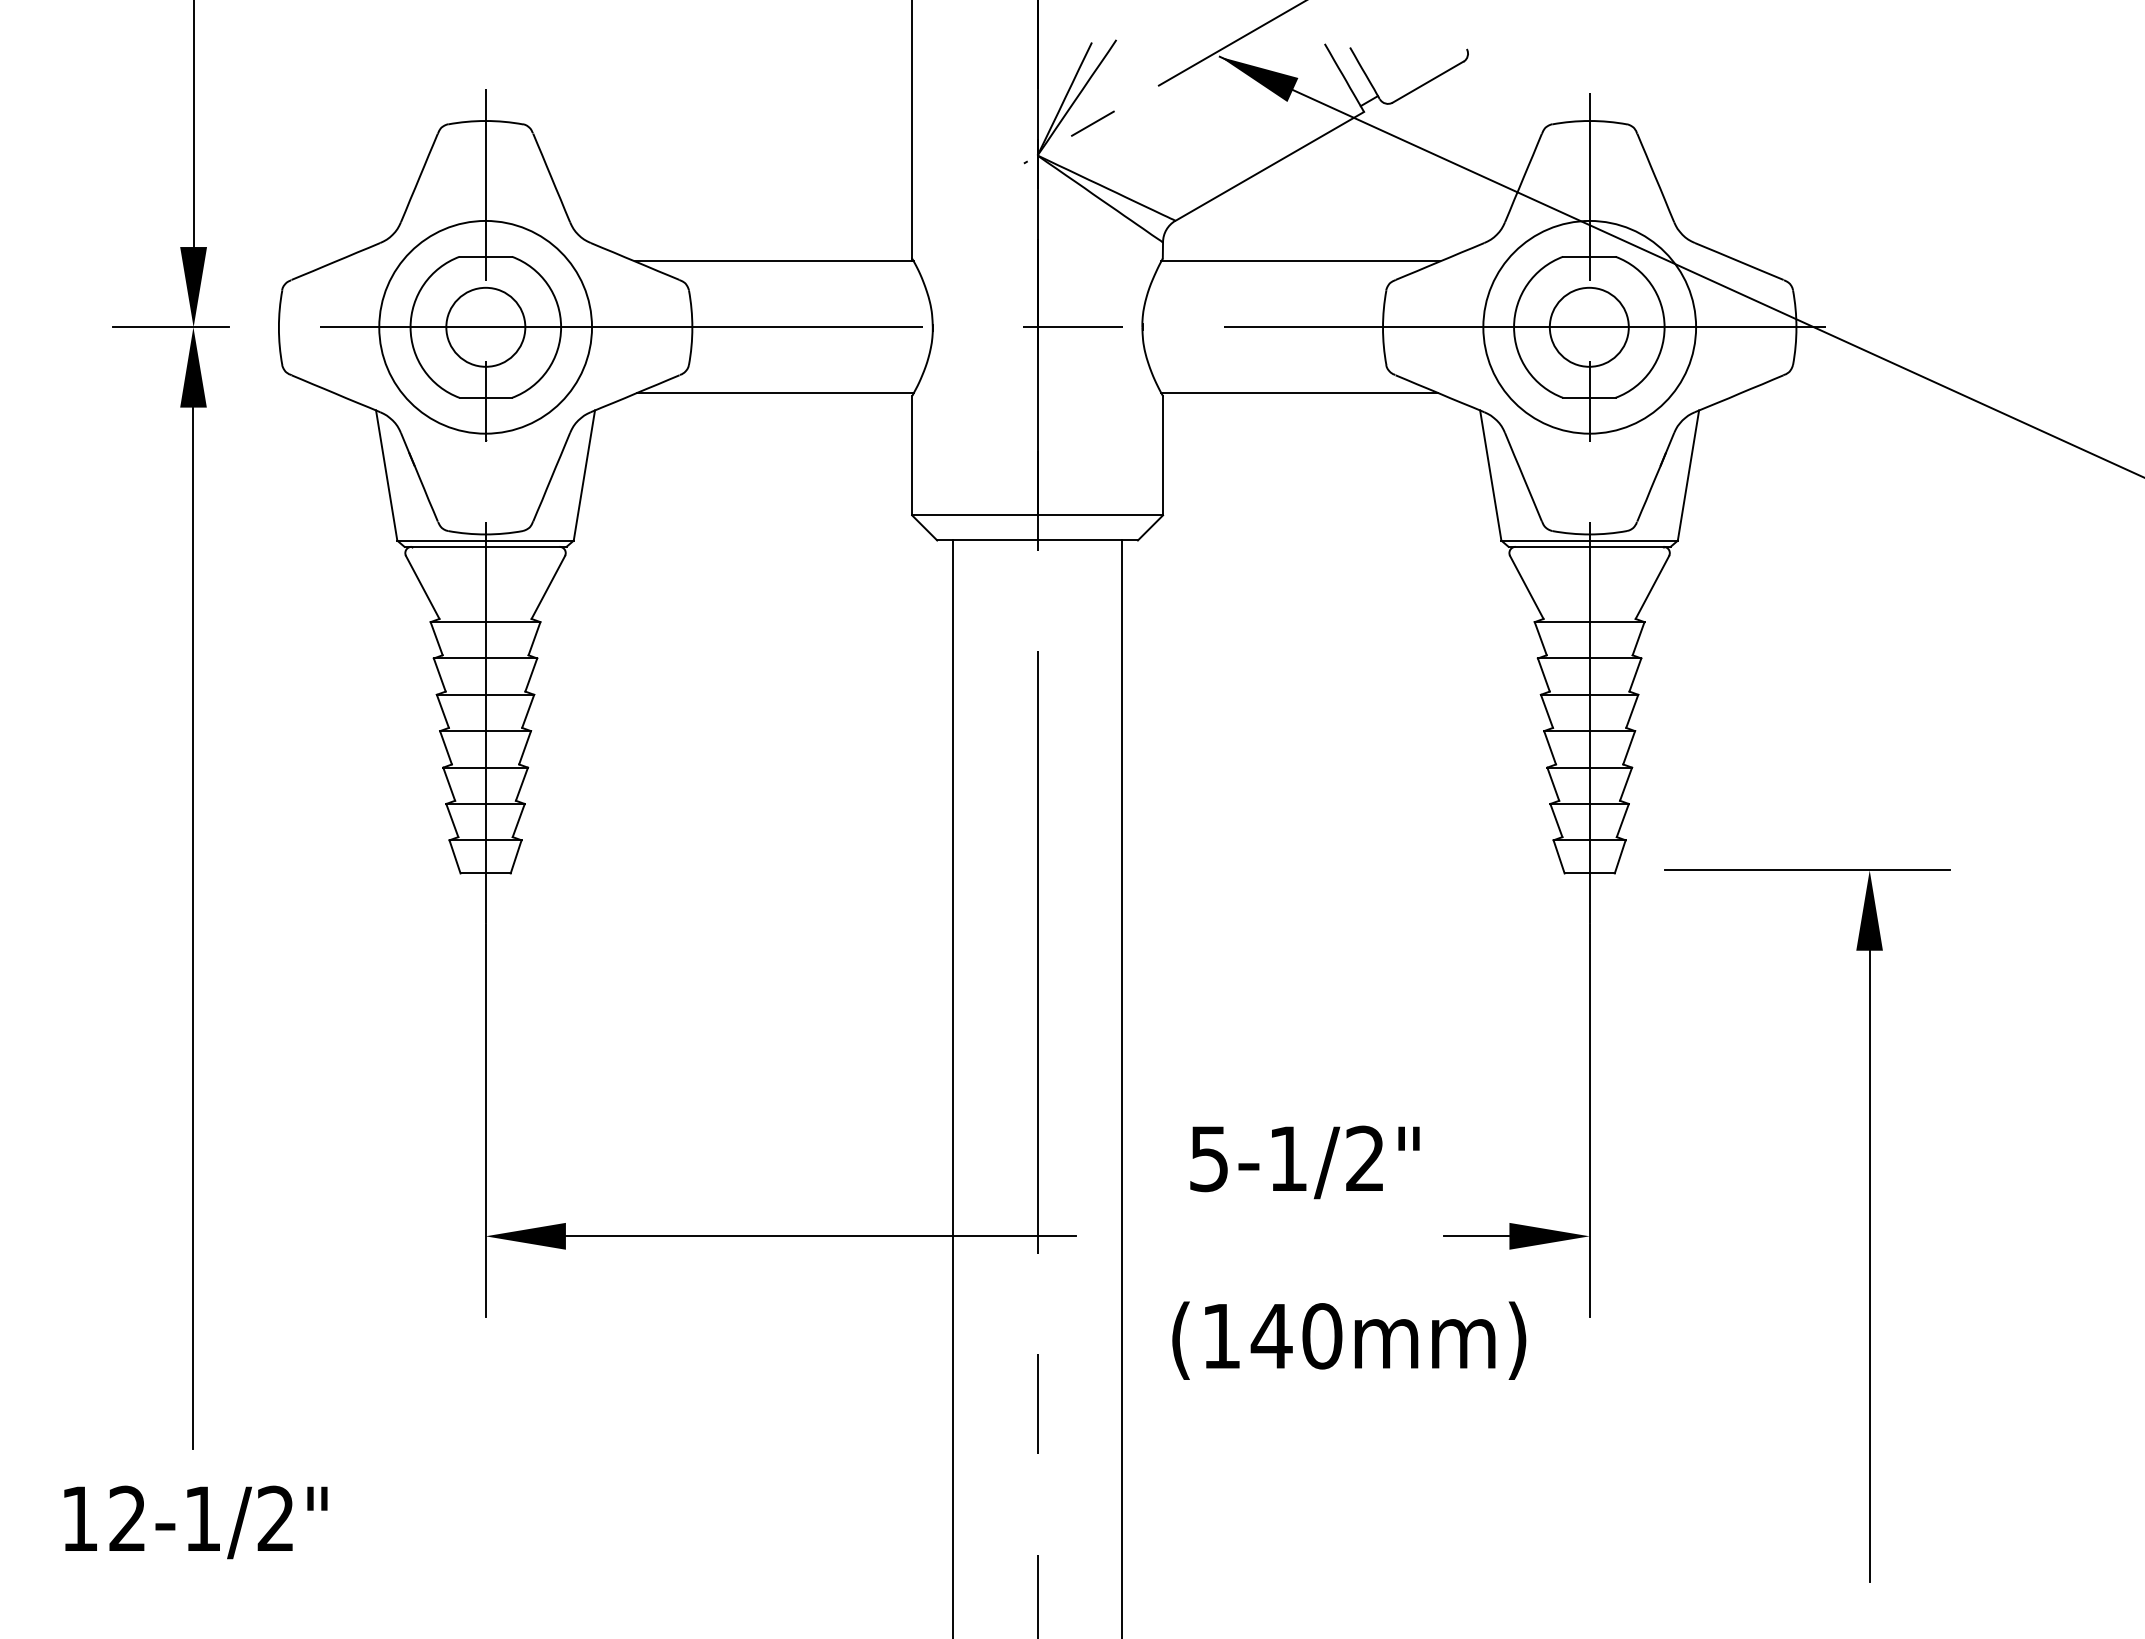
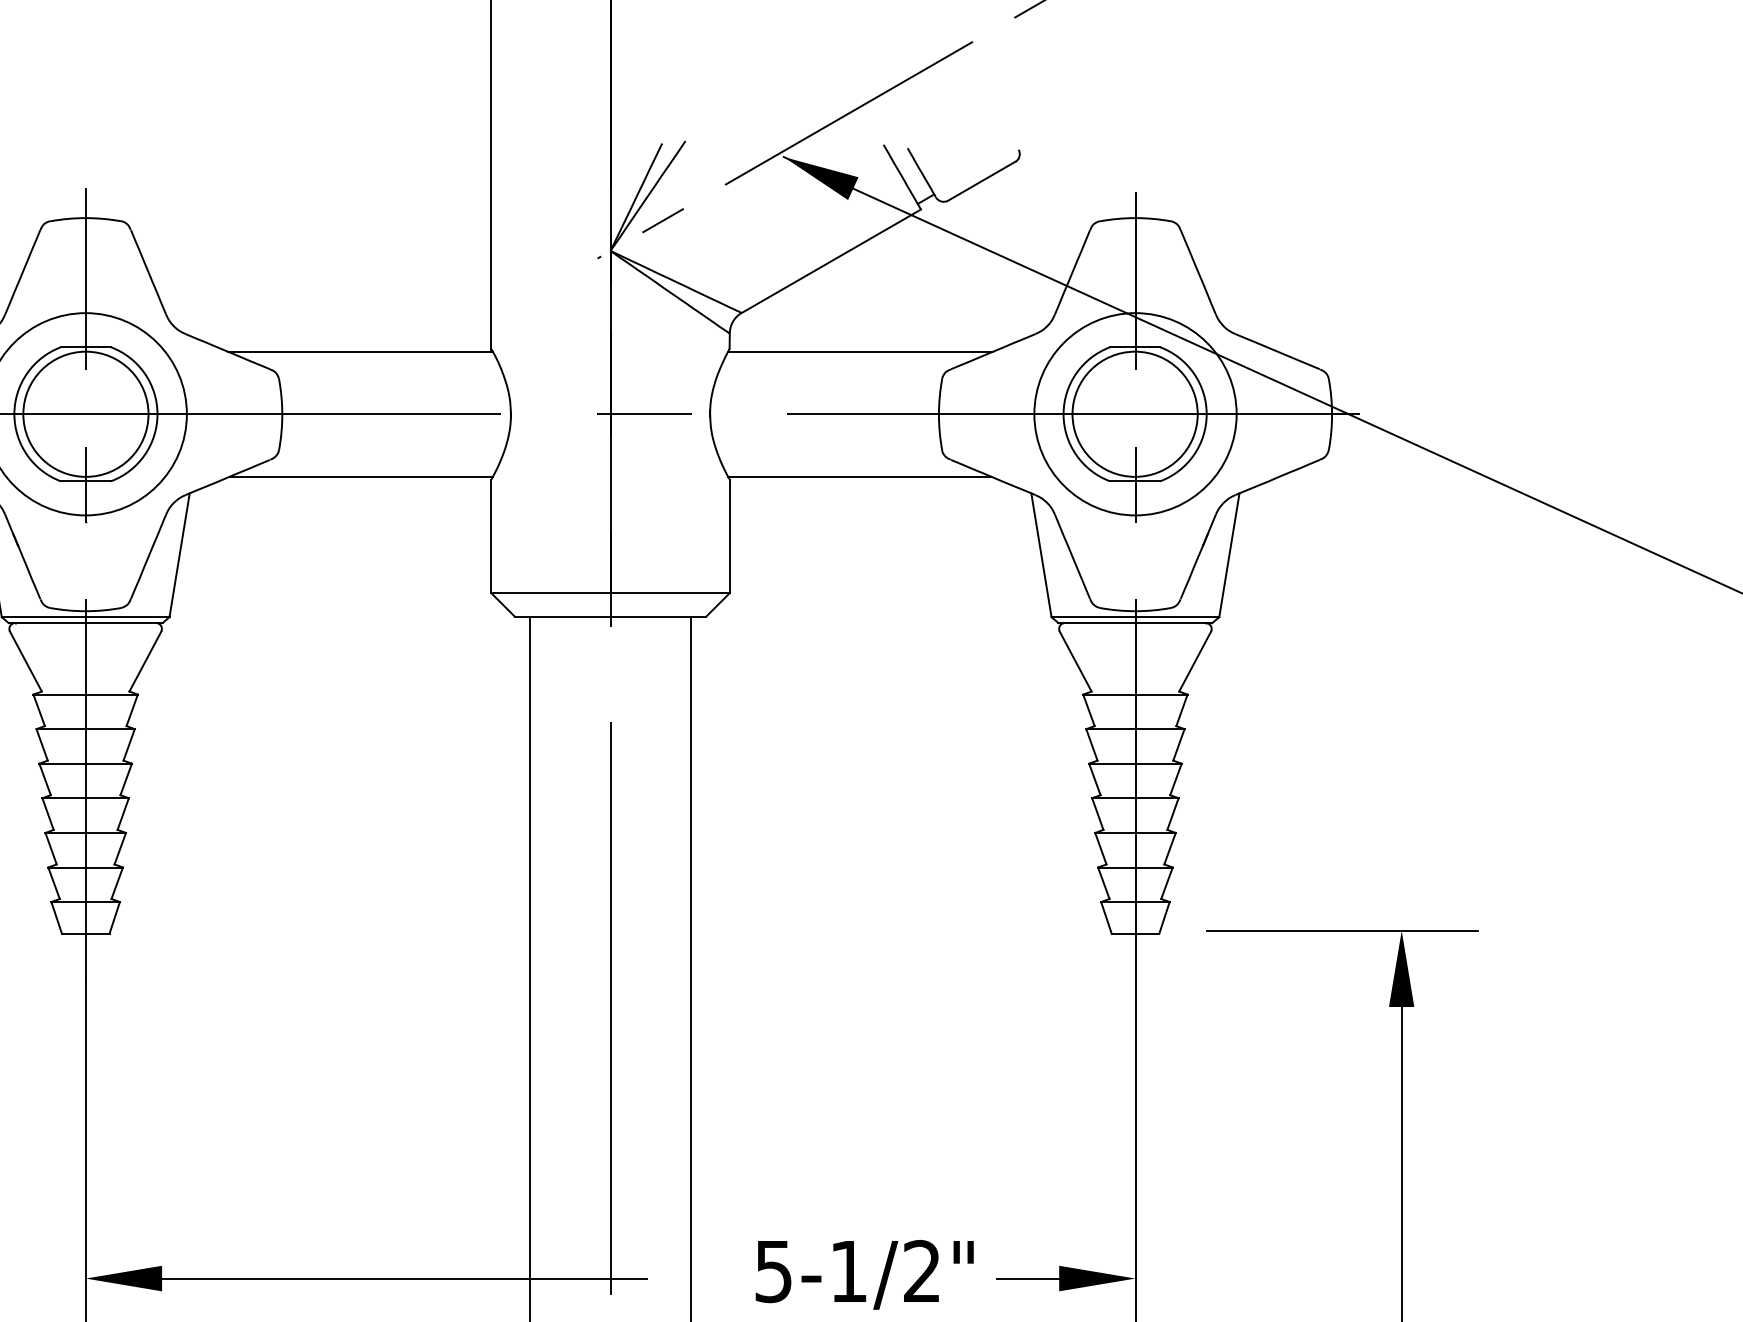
circle: (485, 327) -> (85, 414), size x1.67
circle: (1589, 327) -> (1135, 414), size x1.67
text: (1304, 1162) -> (864, 1274), moved

